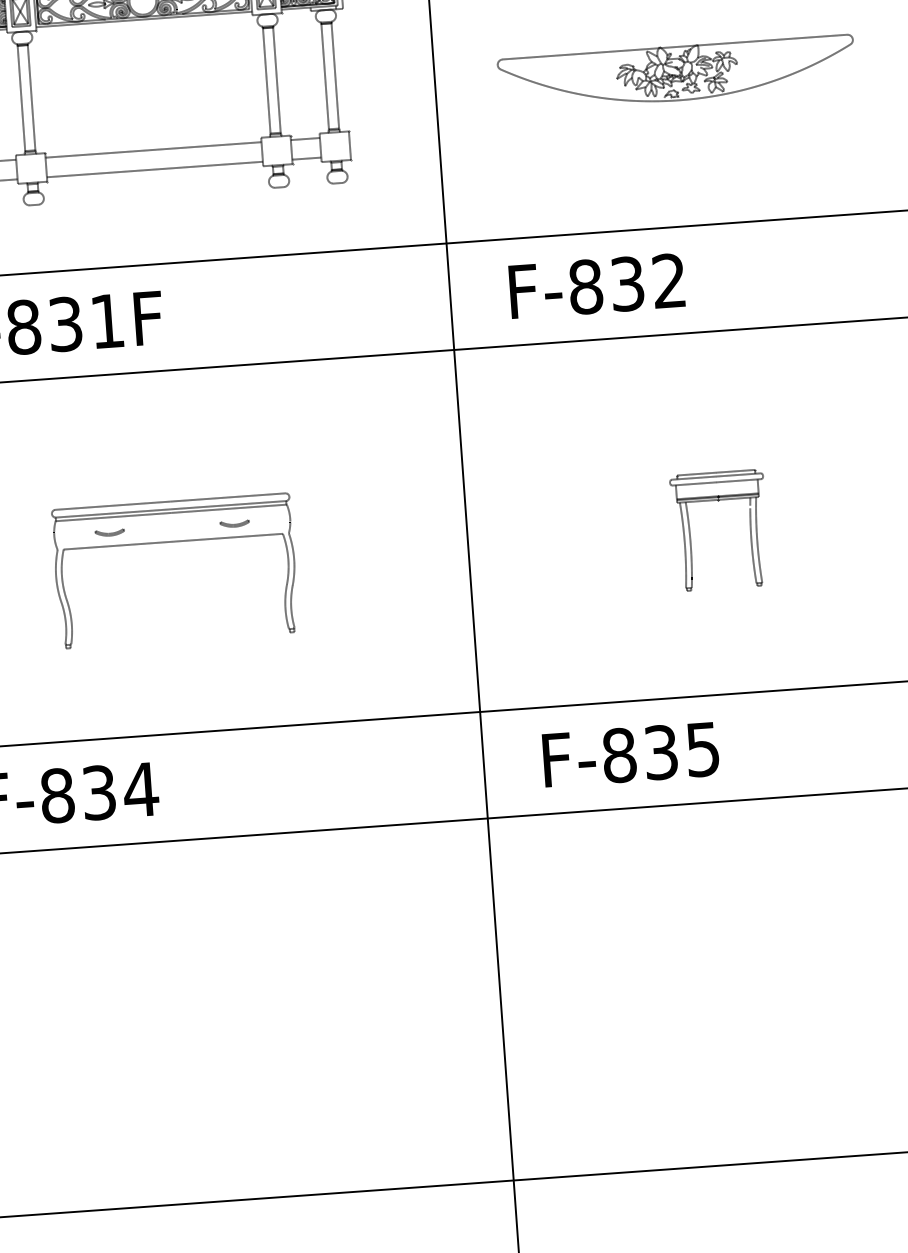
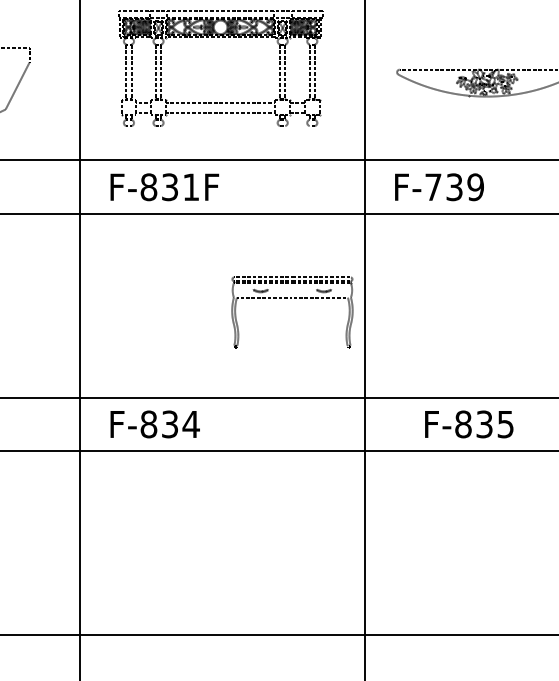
text: (627, 284) -> (454, 187), F-832 -> F-739
part: (718, 502) -> (492, 300), removed
part: (171, 543) -> (291, 298), moved
text: (631, 754) -> (469, 424), moved

